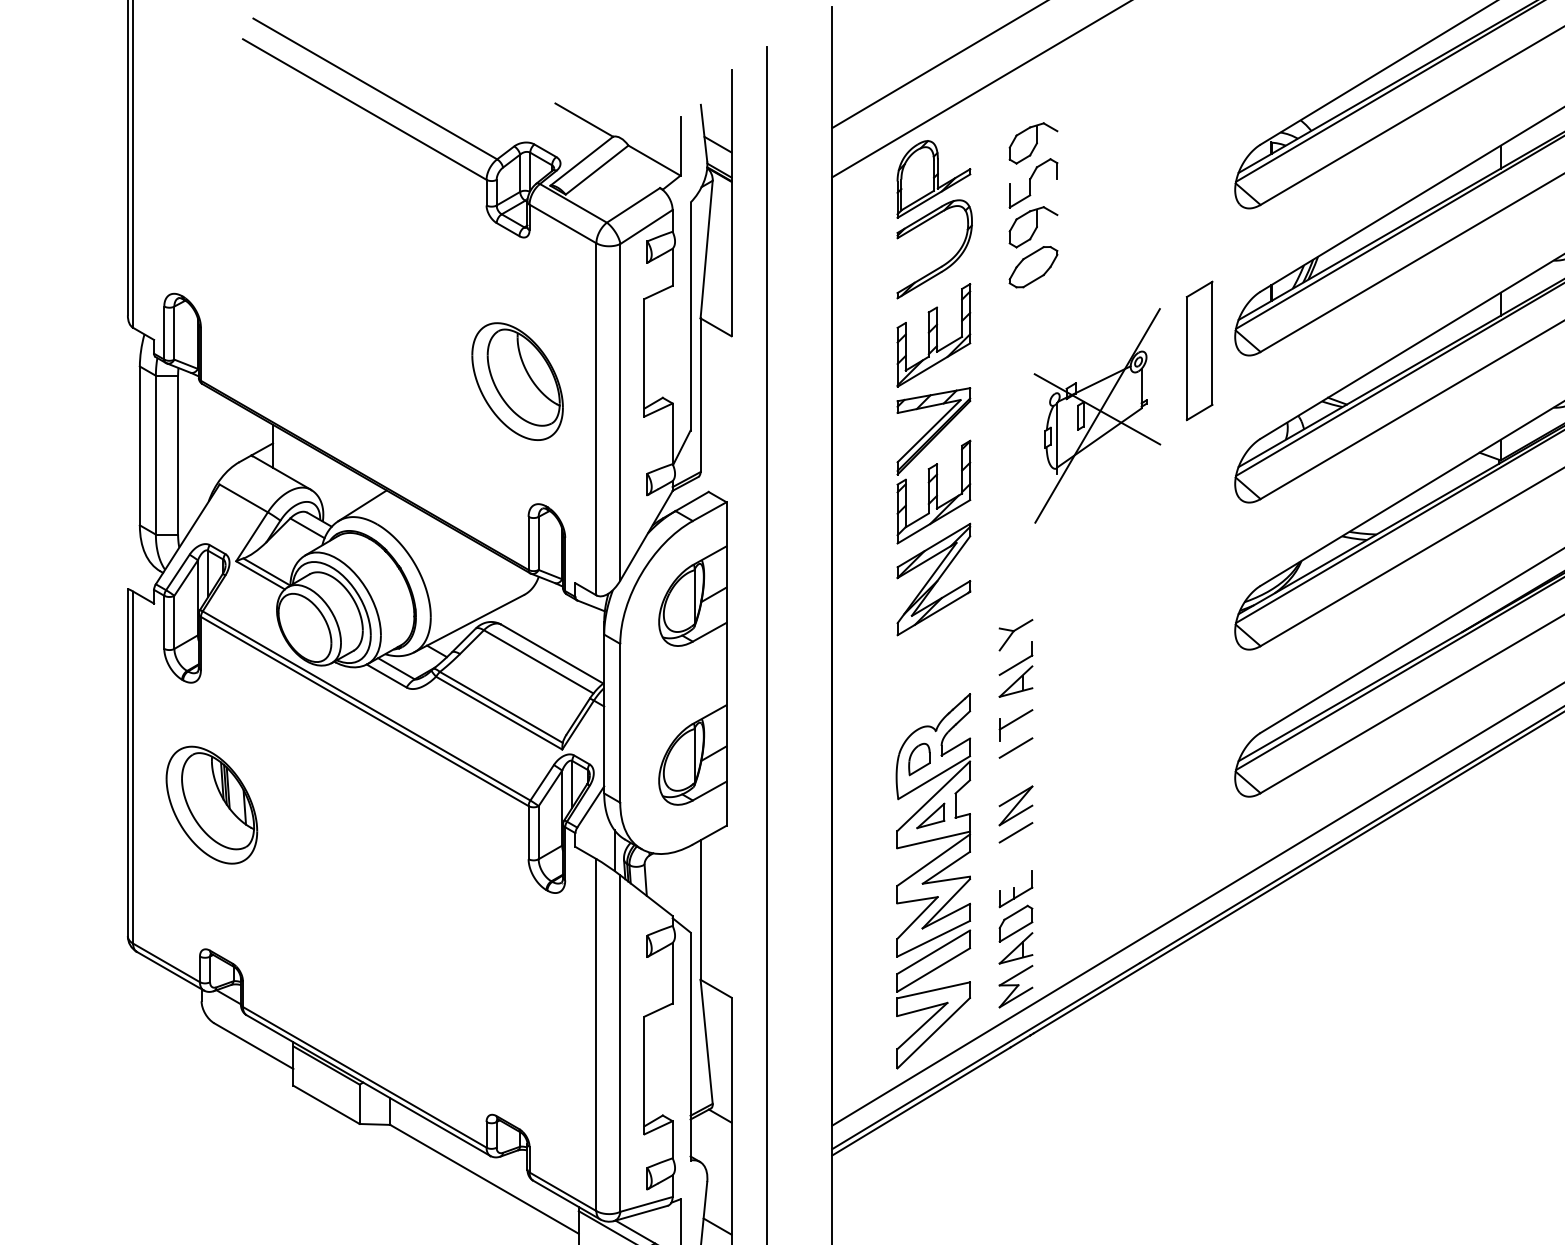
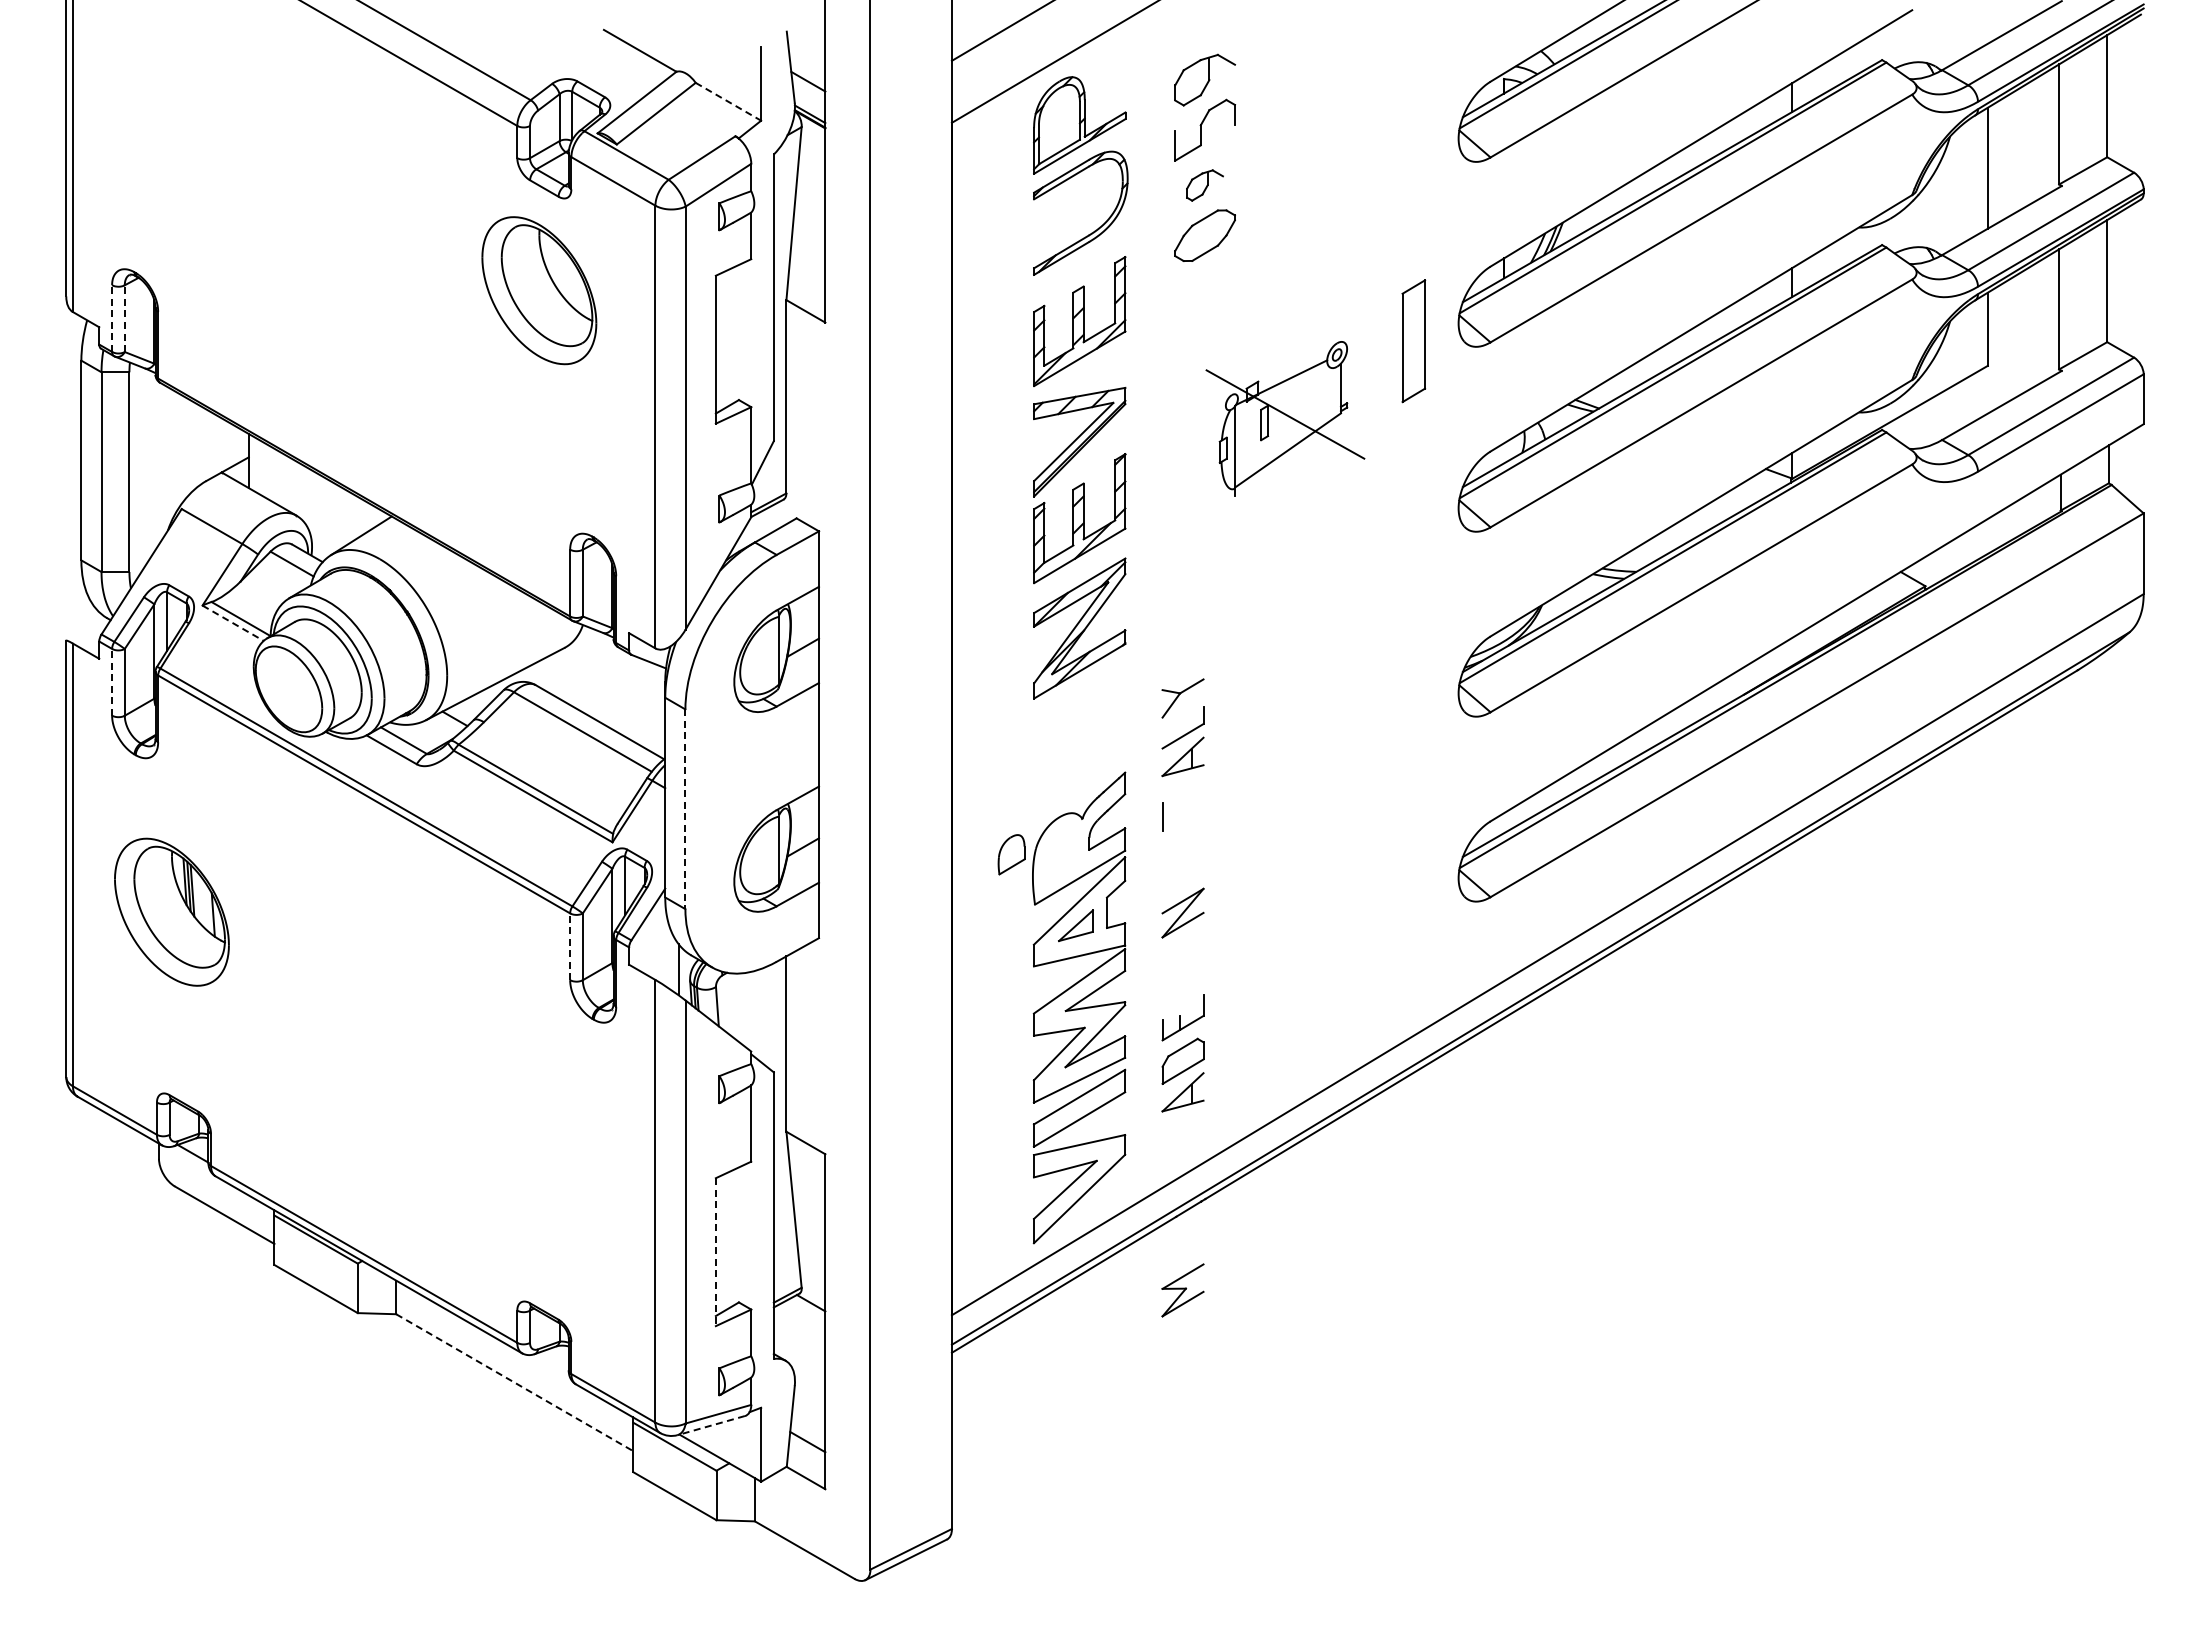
line: (654, 160) -> (728, 101), solid -> dashed
part: (1033, 227) -> (1204, 185), size x0.6
line: (164, 332) -> (112, 318), solid -> dashed
line: (174, 332) -> (124, 318), solid -> dashed
part: (1199, 351) -> (1413, 341), size x0.7
part: (517, 381) -> (539, 290), moved
line: (1097, 415) -> (1285, 422), removed
line: (260, 575) -> (233, 623), solid -> dashed
line: (164, 621) -> (112, 681), solid -> dashed
line: (1015, 719) -> (1182, 804), removed
line: (620, 723) -> (685, 809), solid -> dashed
line: (1015, 748) -> (1182, 840), removed
part: (919, 759) -> (1011, 854), moved
line: (528, 832) -> (570, 946), solid -> dashed
line: (1015, 832) -> (1182, 946), removed
part: (1015, 986) -> (1182, 1290), moved
line: (644, 1075) -> (715, 1252), solid -> dashed
line: (484, 1179) -> (514, 1382), solid -> dashed
line: (641, 1213) -> (711, 1425), solid -> dashed

